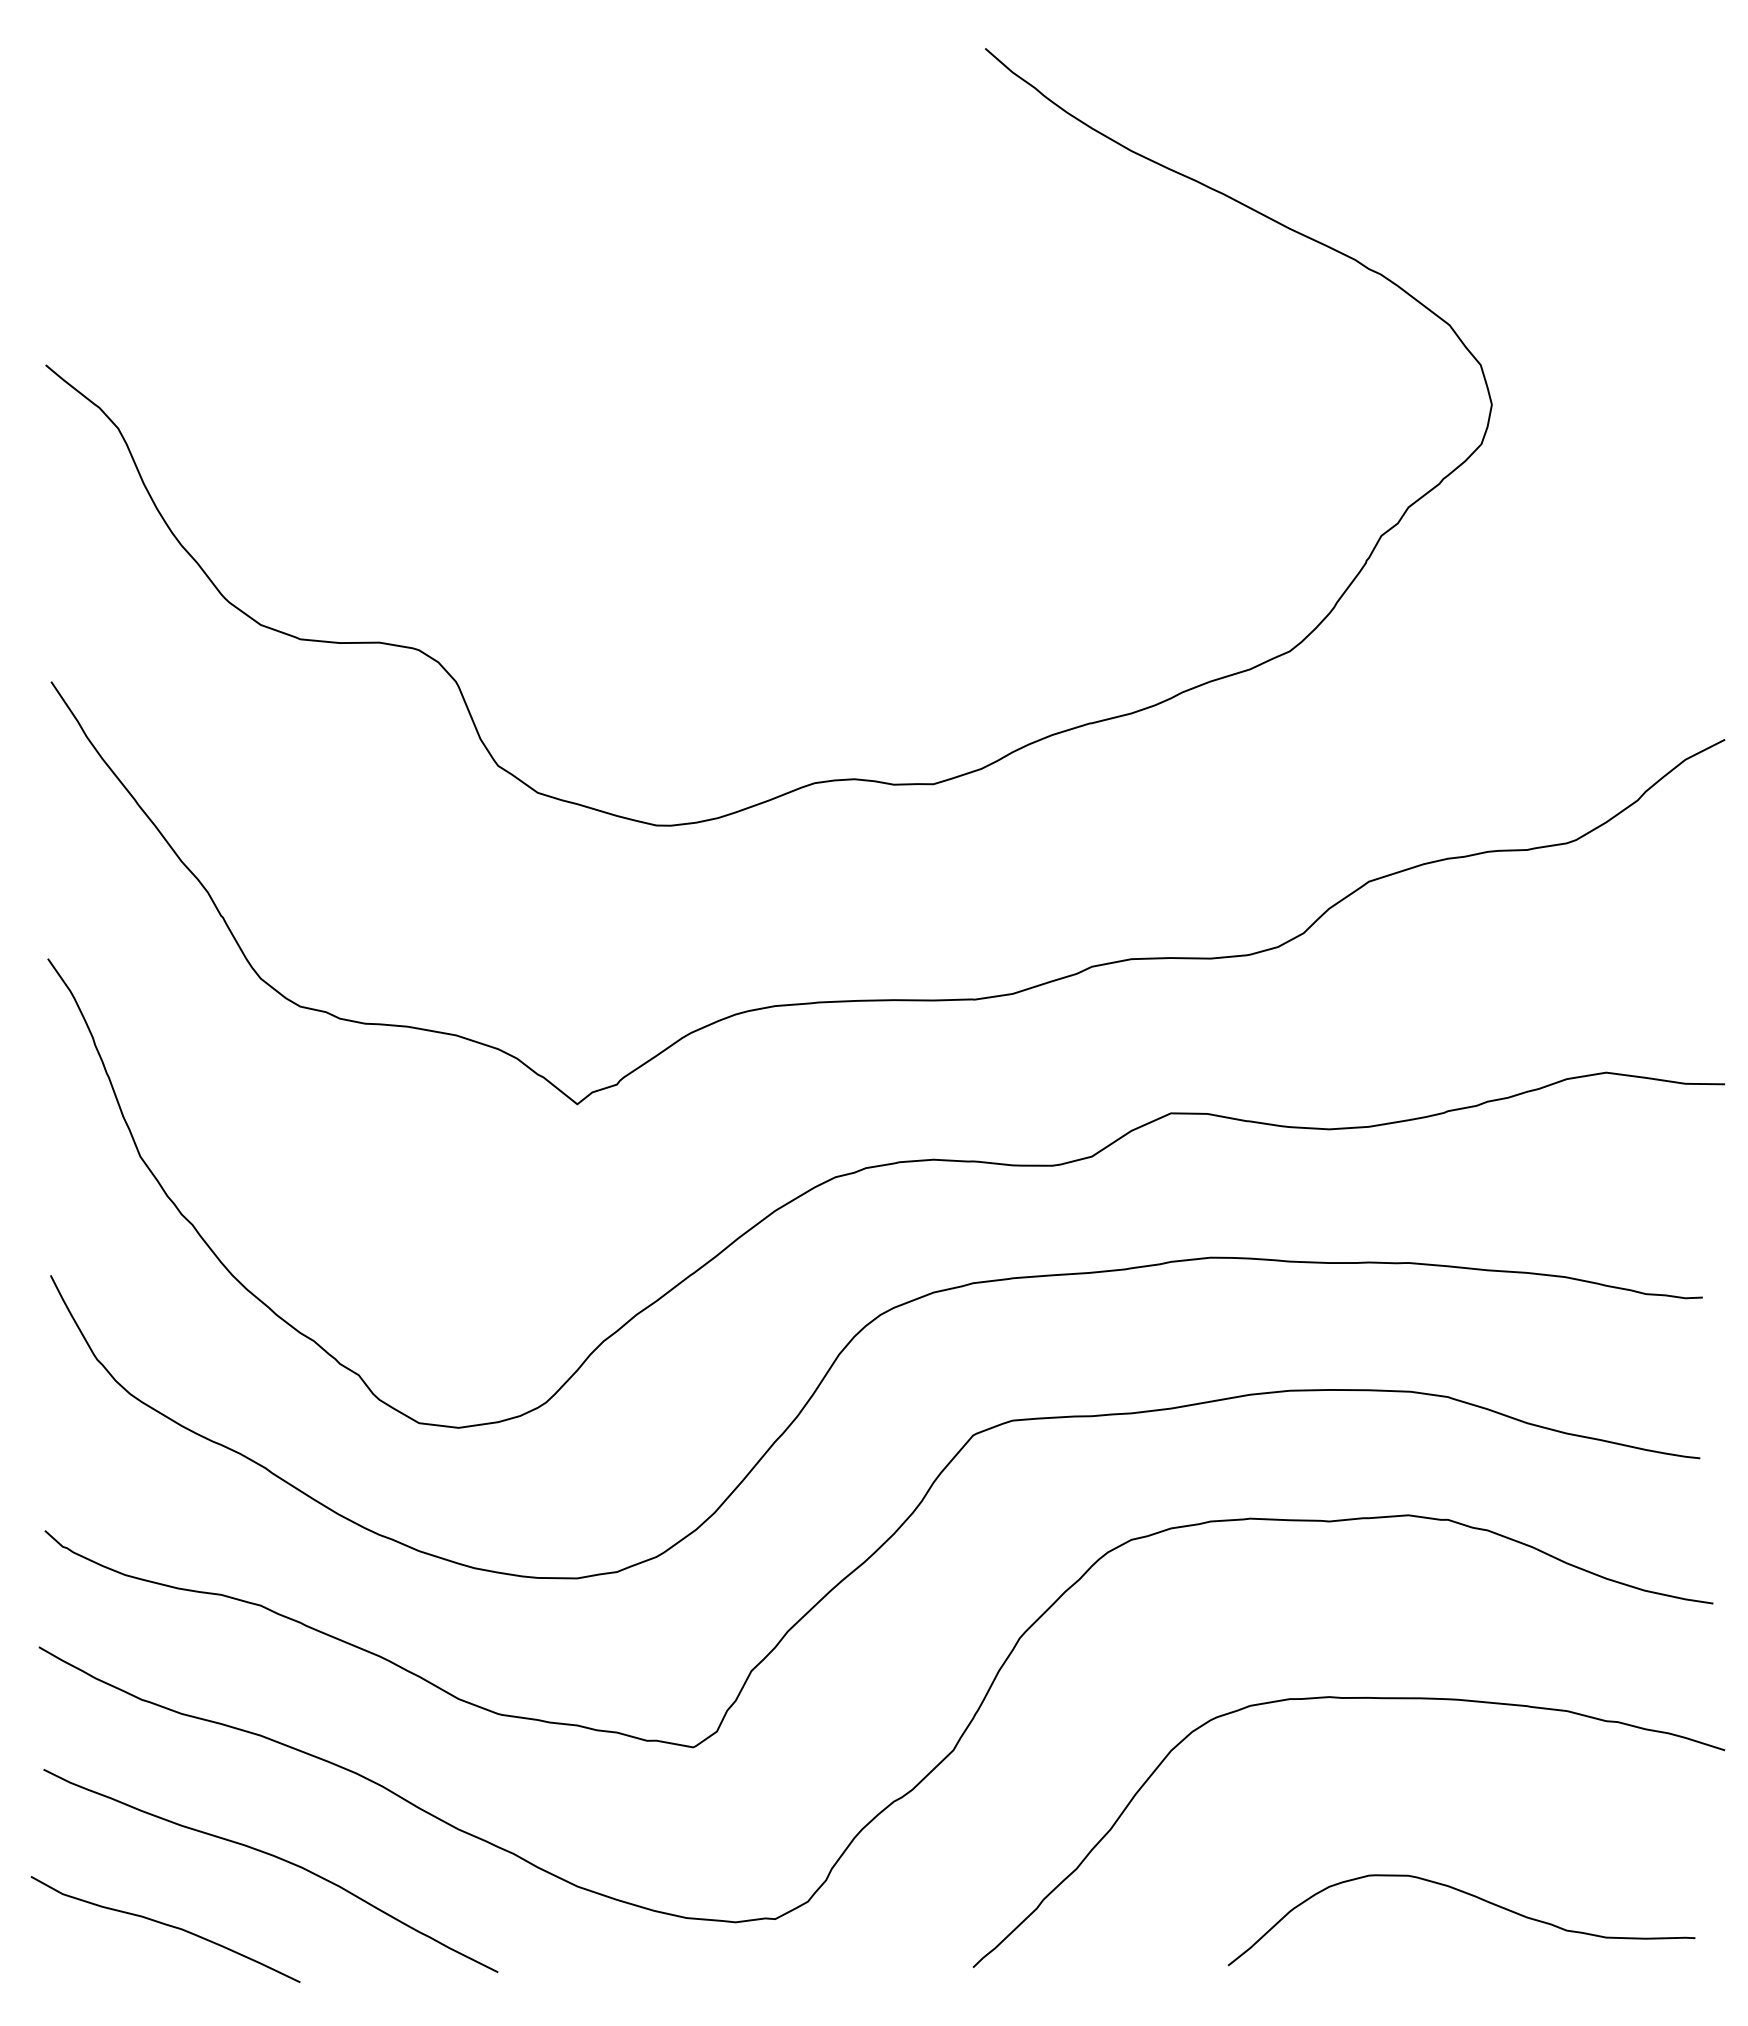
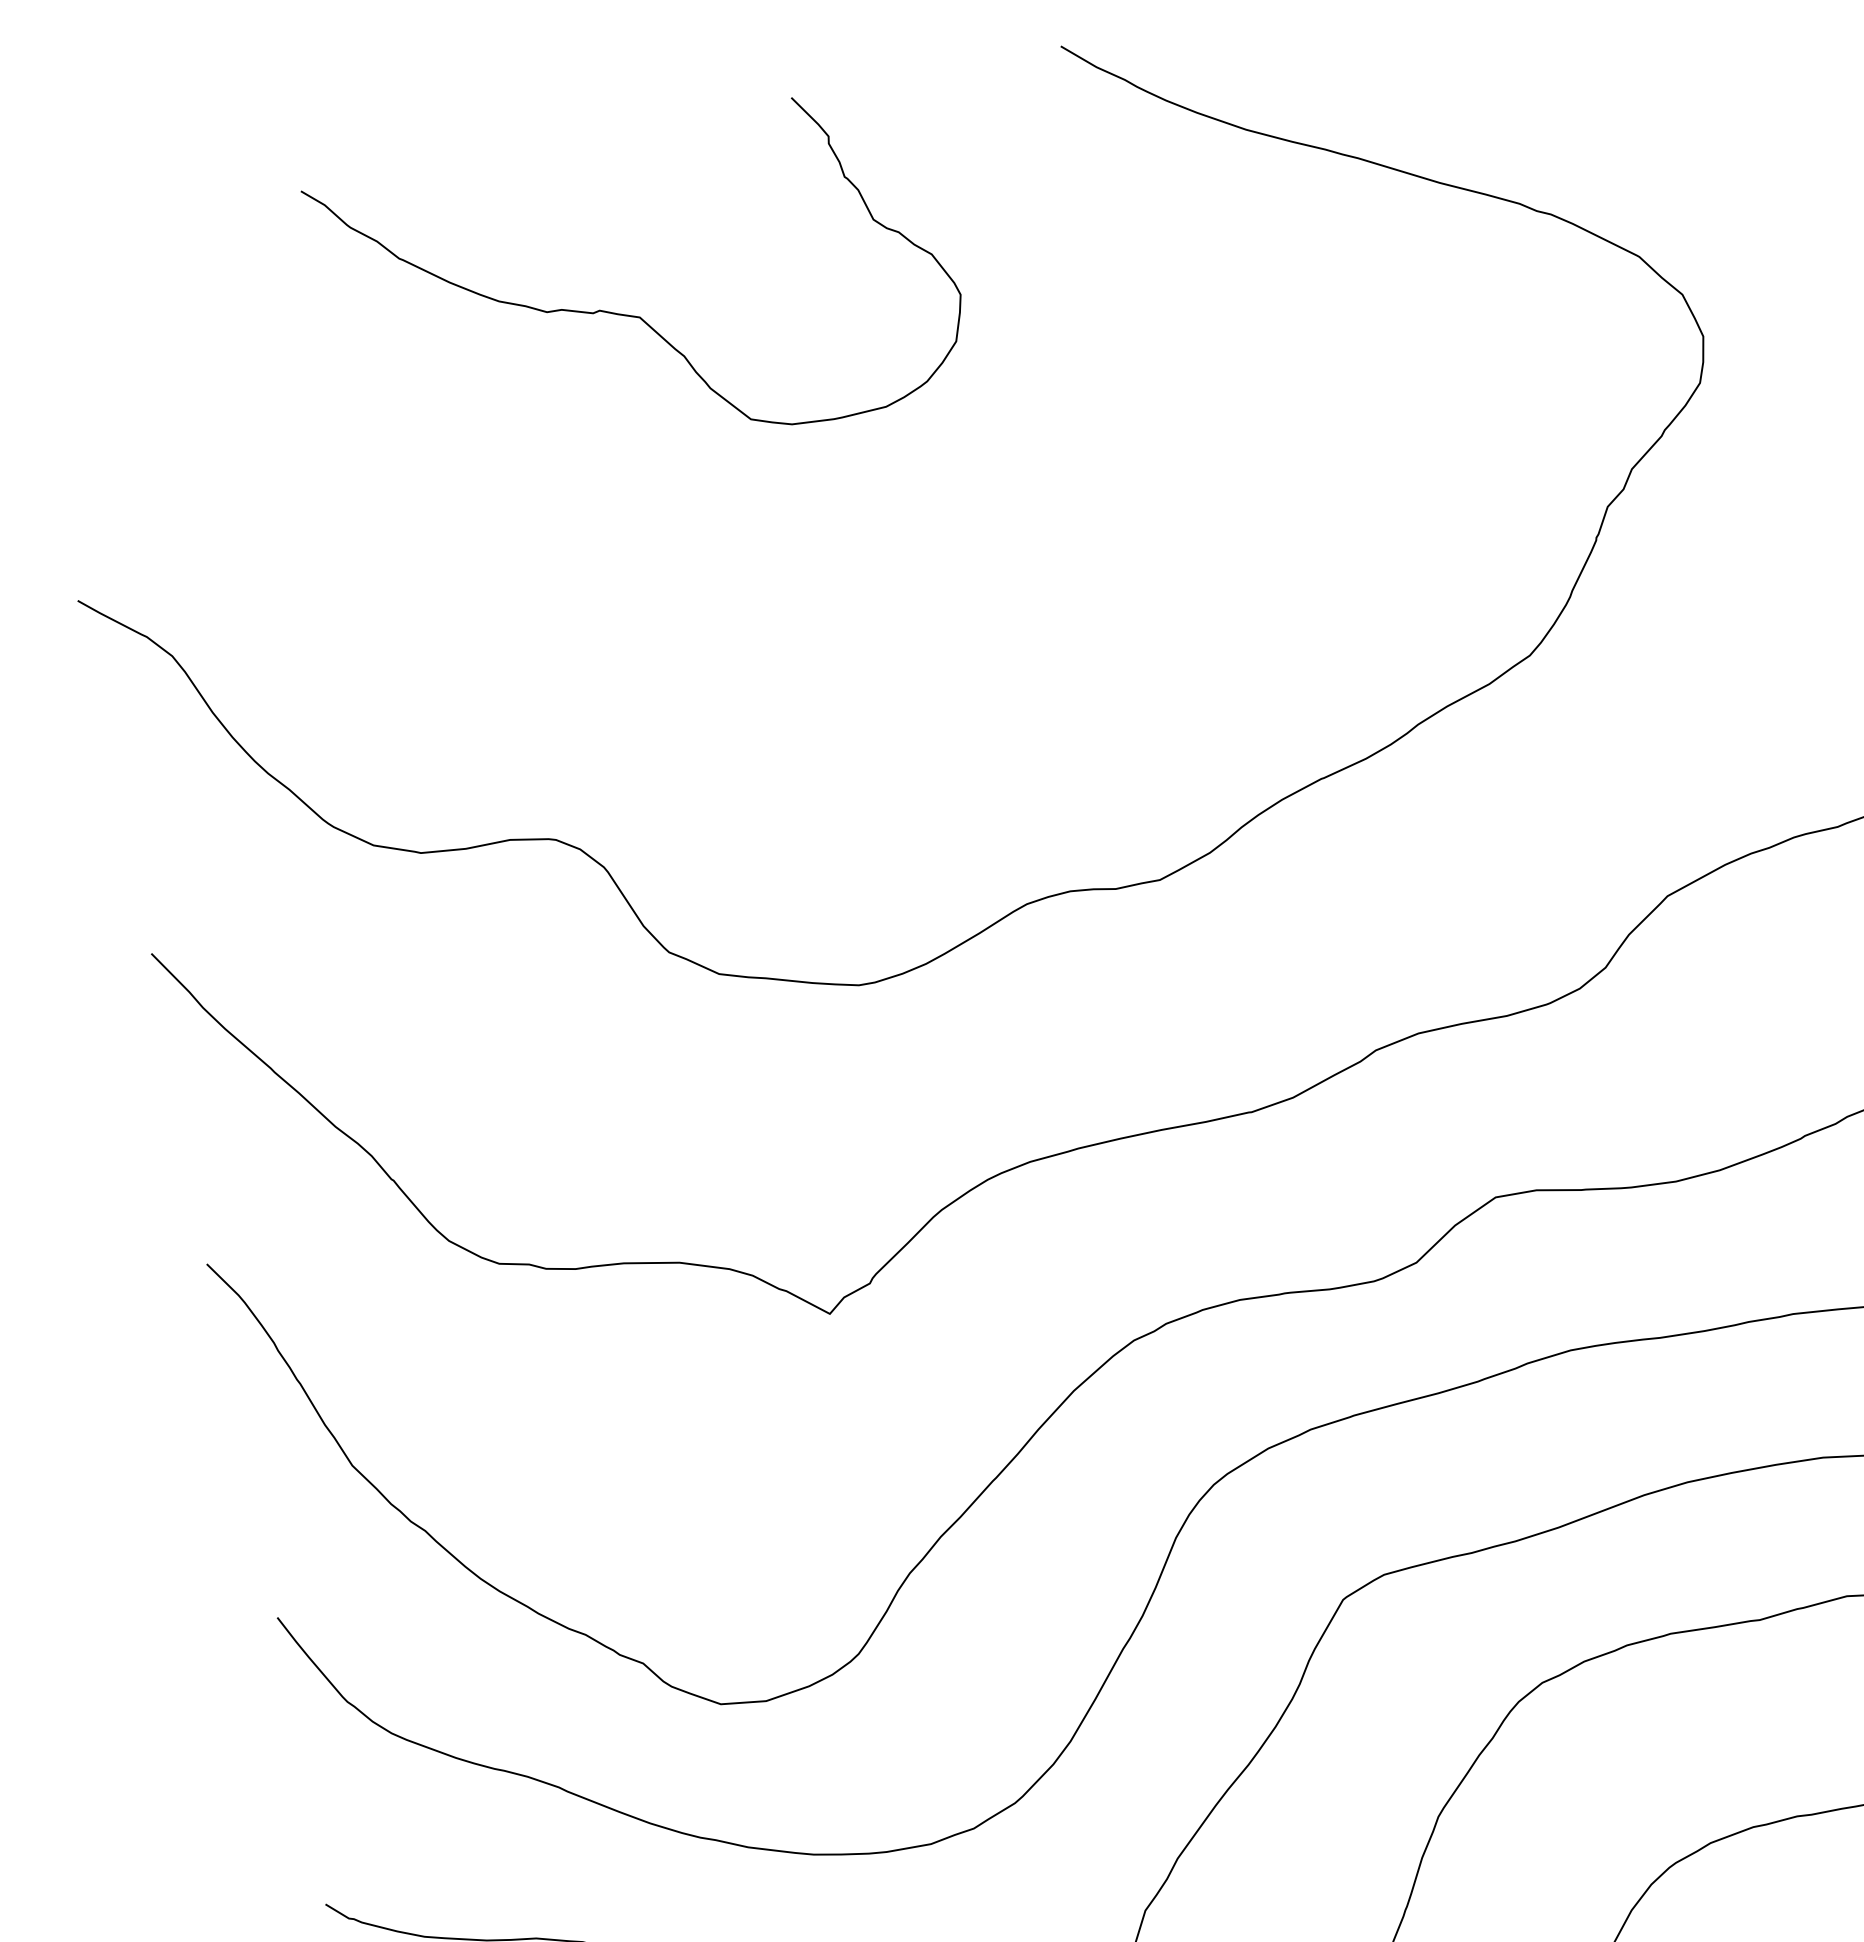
curve: (573, 210) -> (634, 315), added

